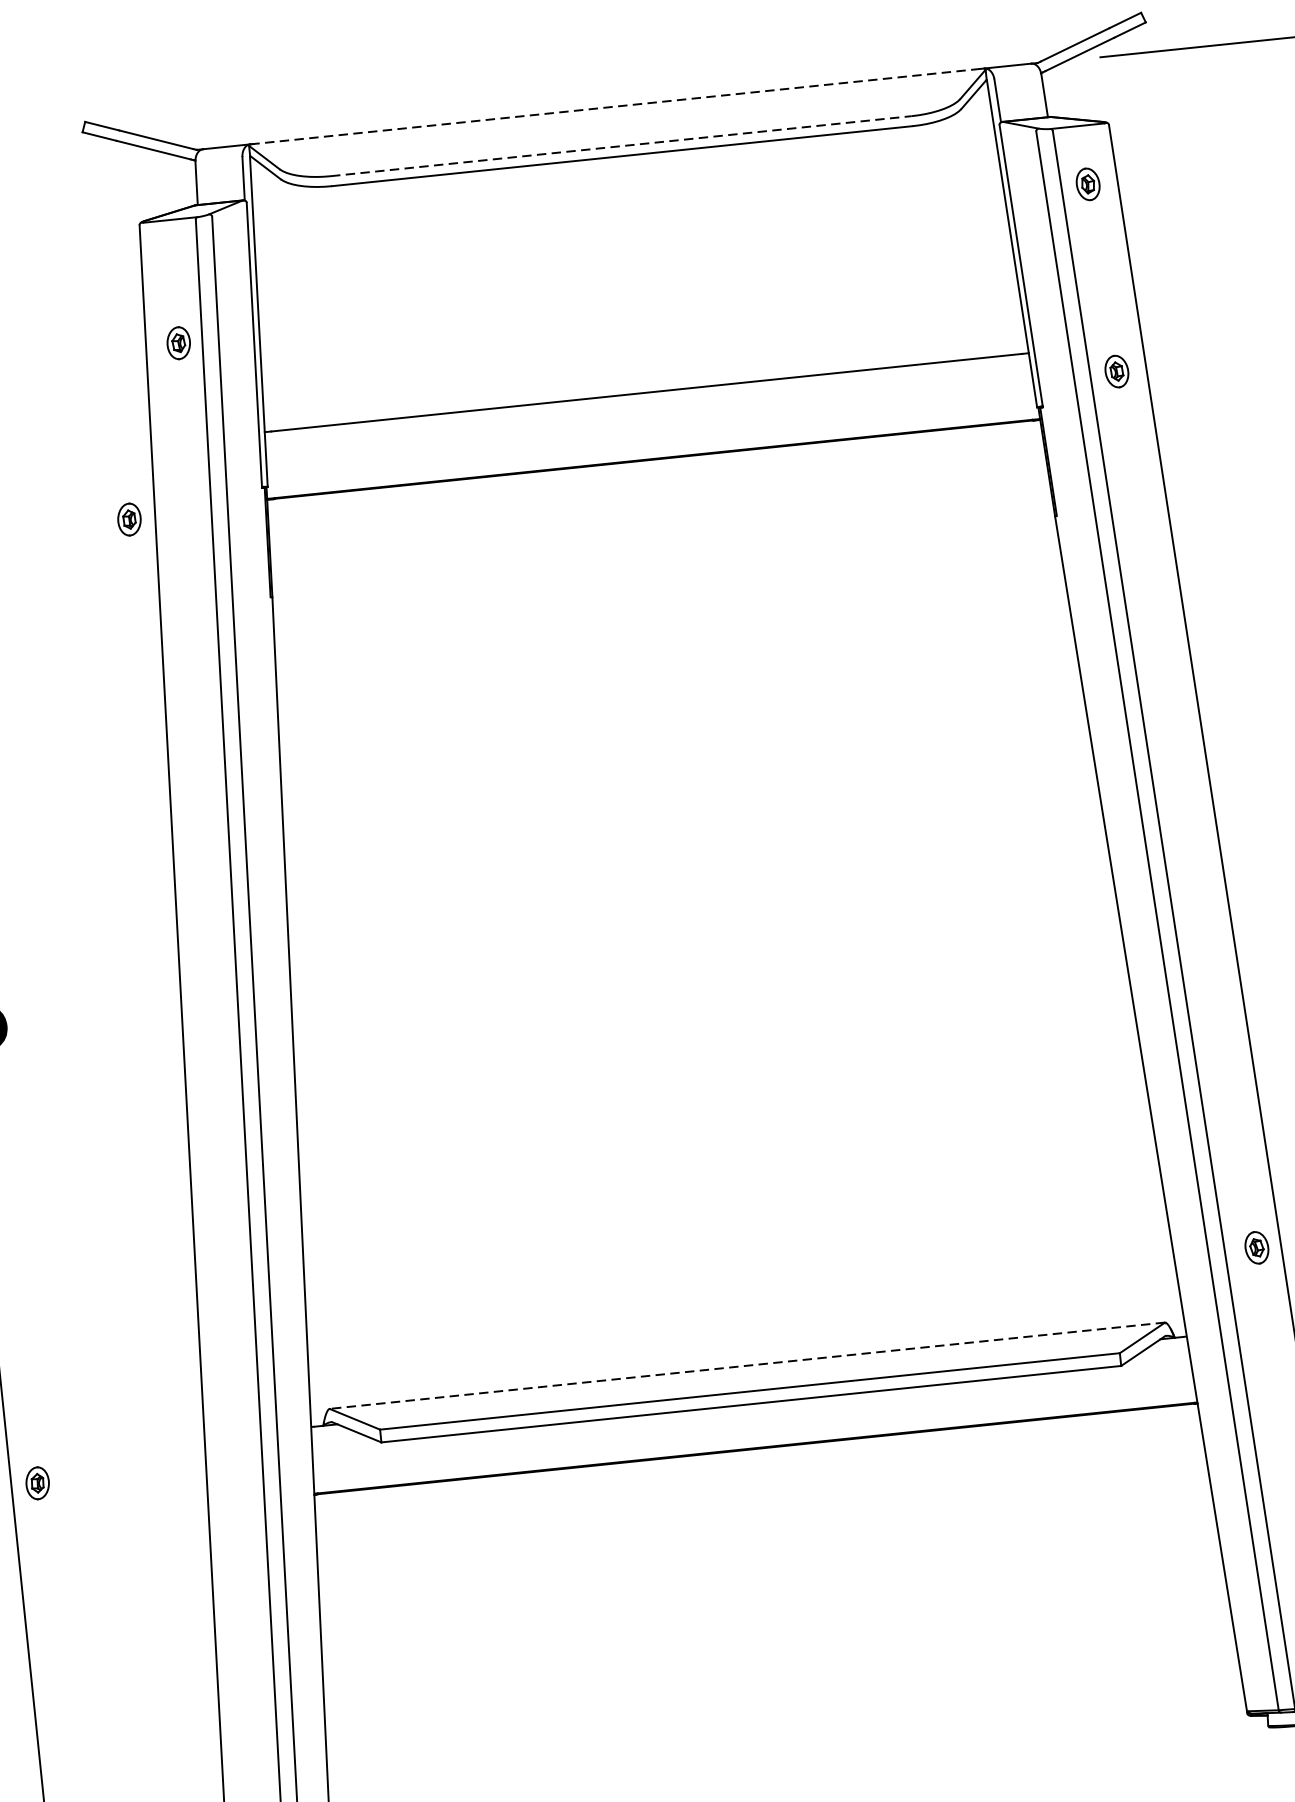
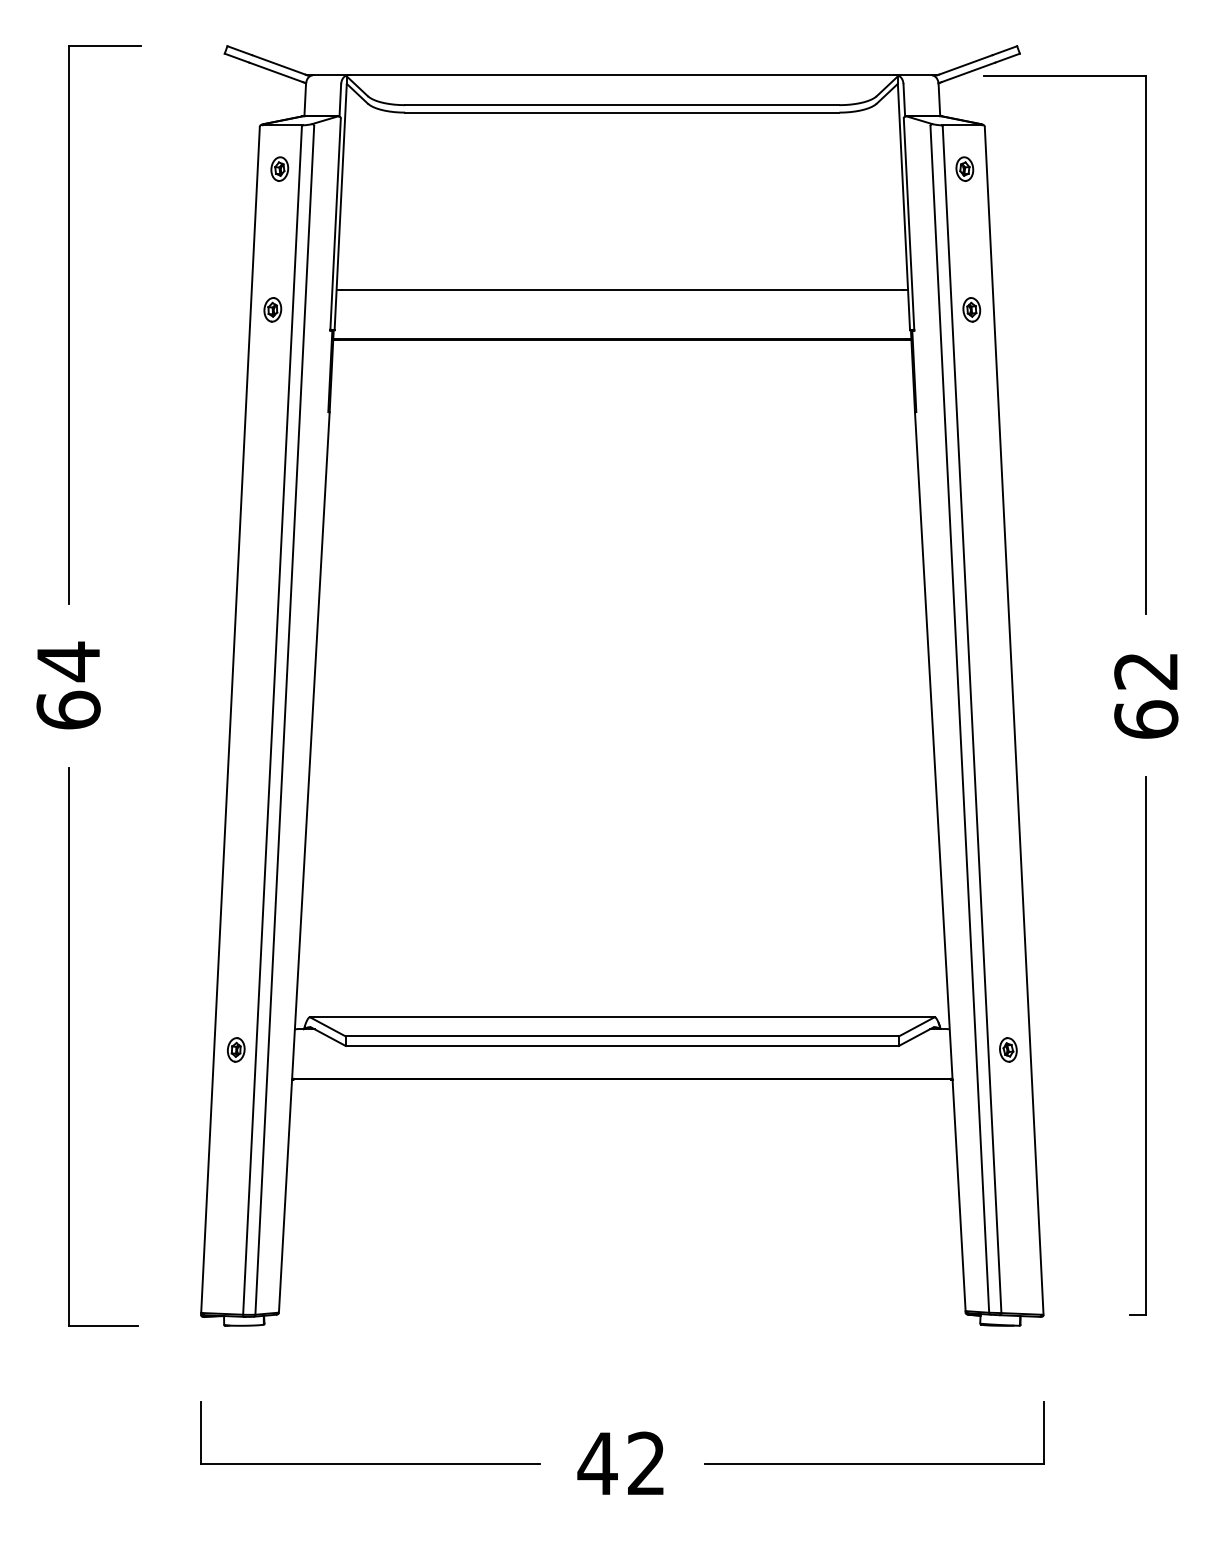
line: (617, 106) -> (622, 75), dashed -> solid
line: (621, 146) -> (622, 105), dashed -> solid
part: (178, 342) -> (279, 168), moved
part: (128, 519) -> (272, 309), moved
part: (1257, 1247) -> (1008, 1049), moved
line: (746, 1366) -> (621, 1017), dashed -> solid
part: (37, 1482) -> (236, 1049), moved

